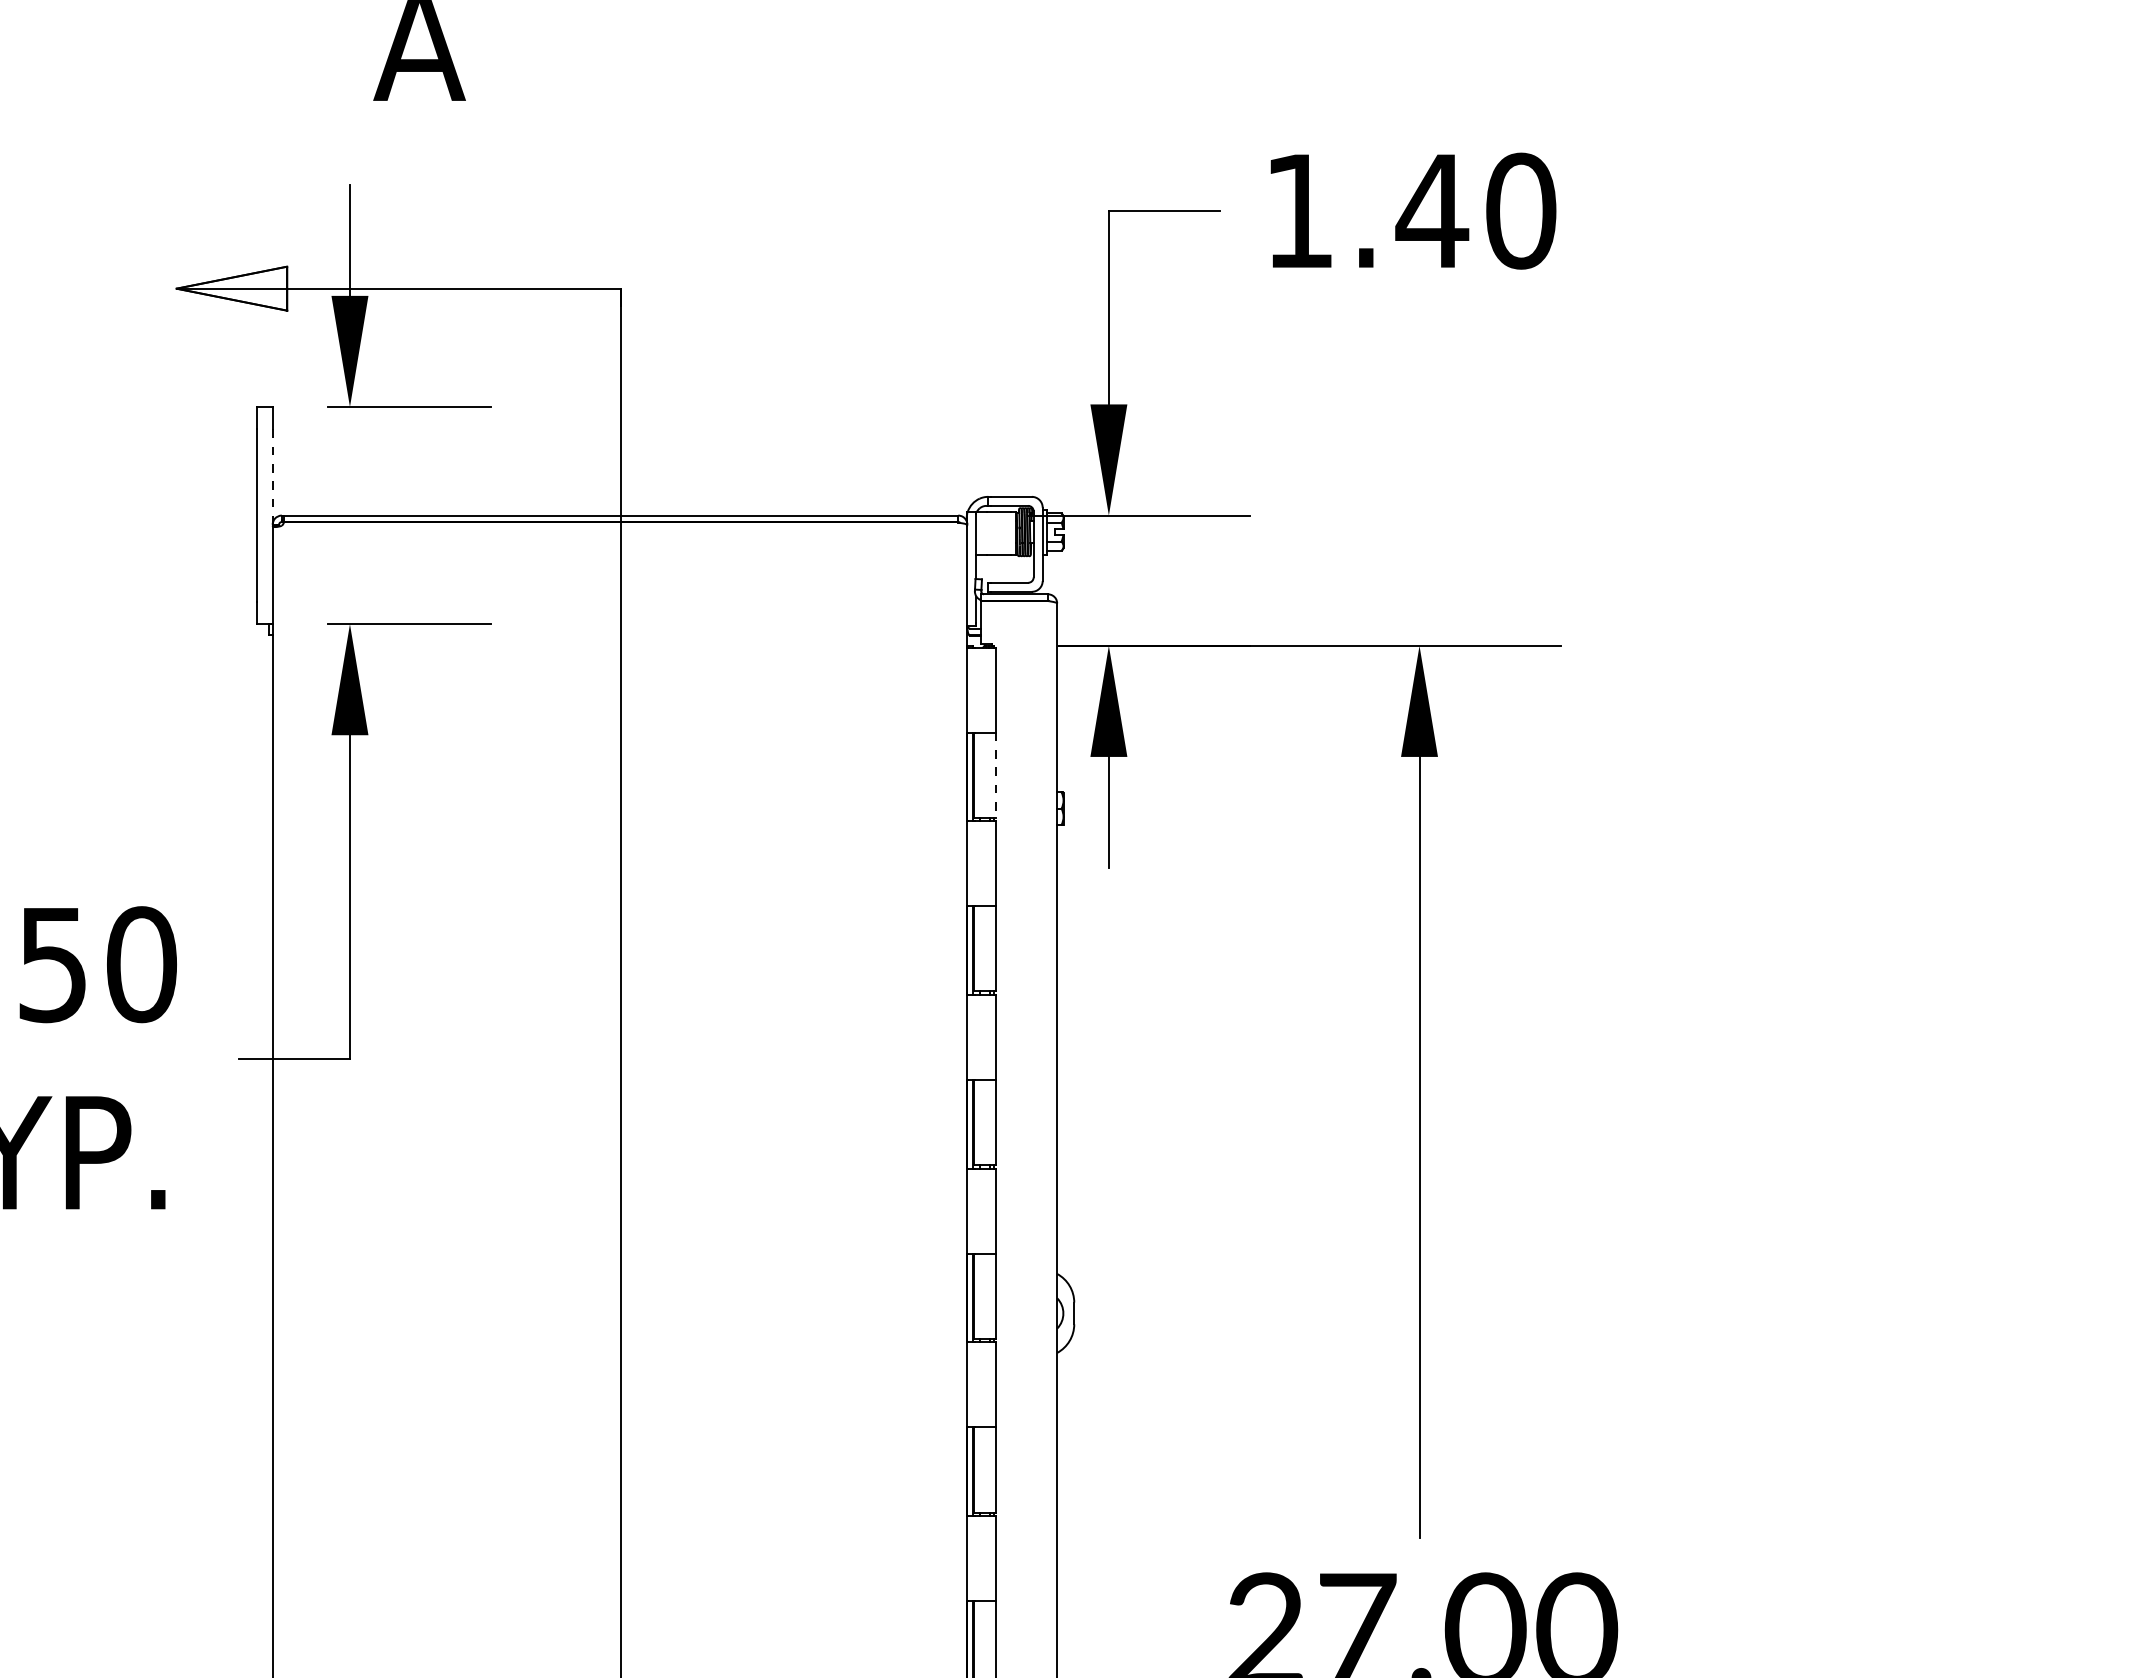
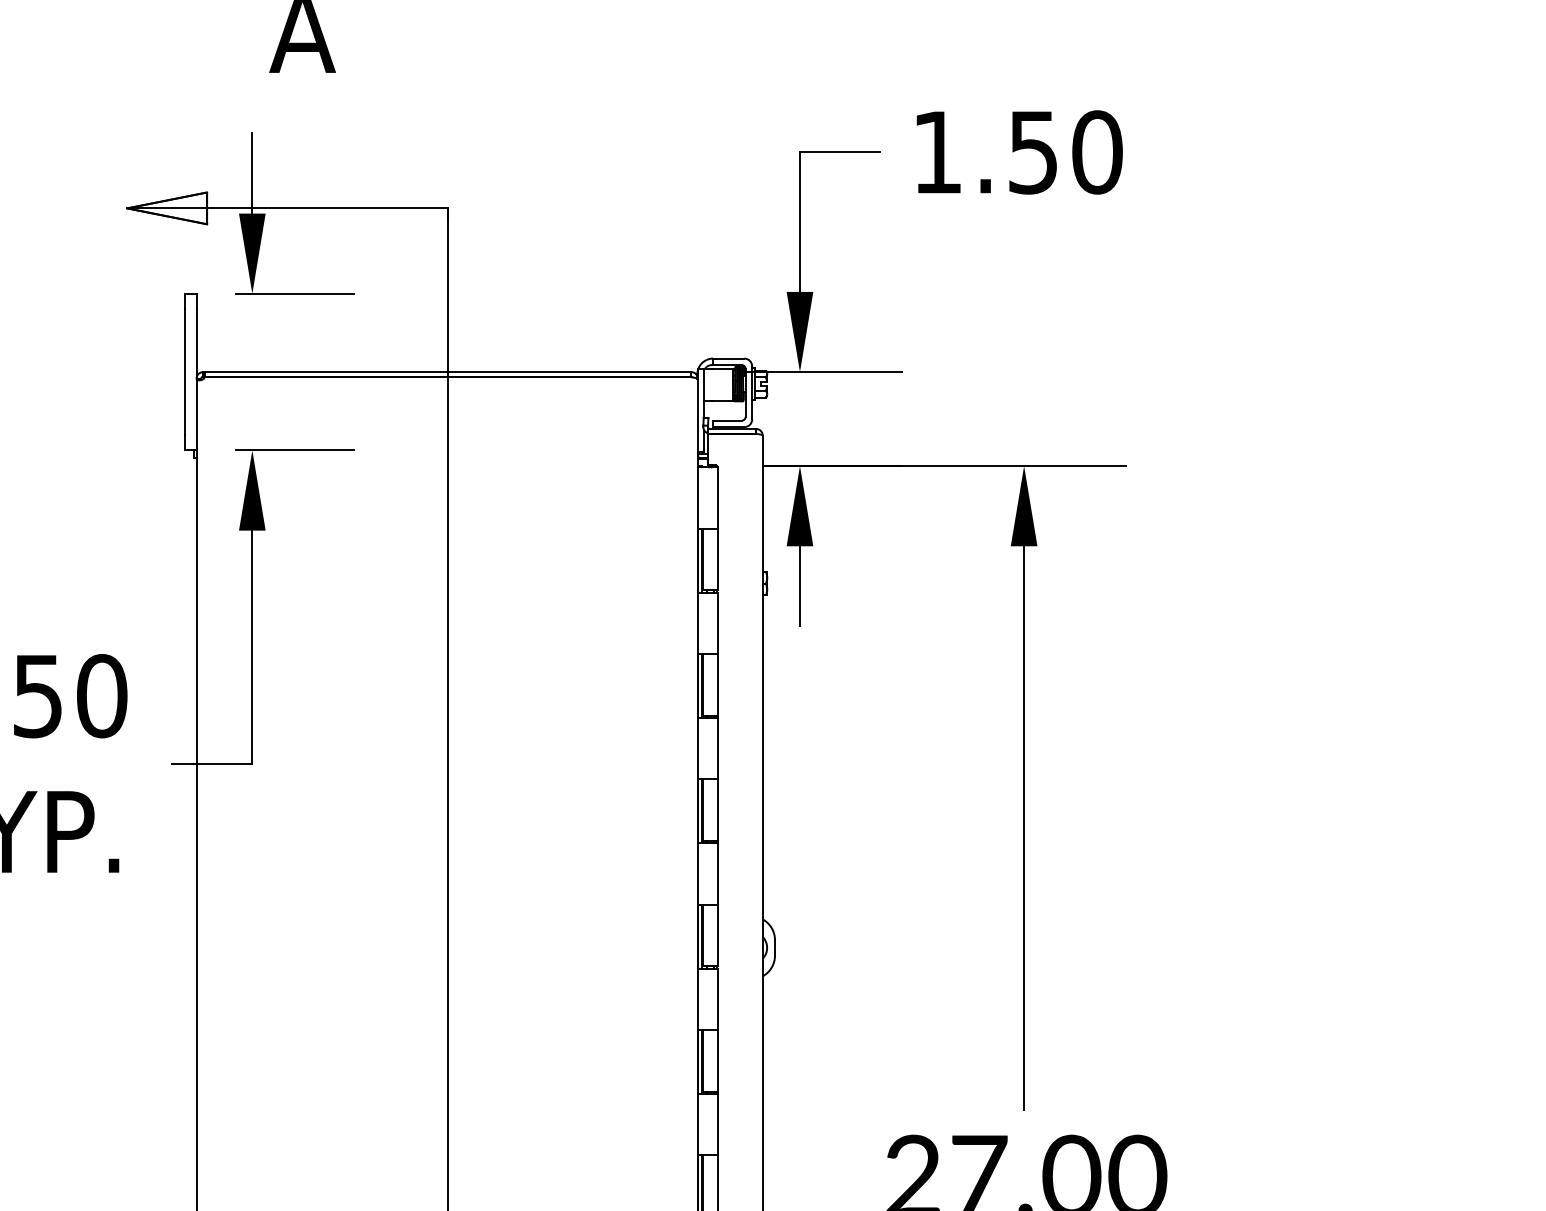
text: (1432, 211) -> (1033, 152), 1.40 -> 1.50
line: (272, 476) -> (196, 343), dashed -> solid
line: (995, 775) -> (718, 559), dashed -> solid

